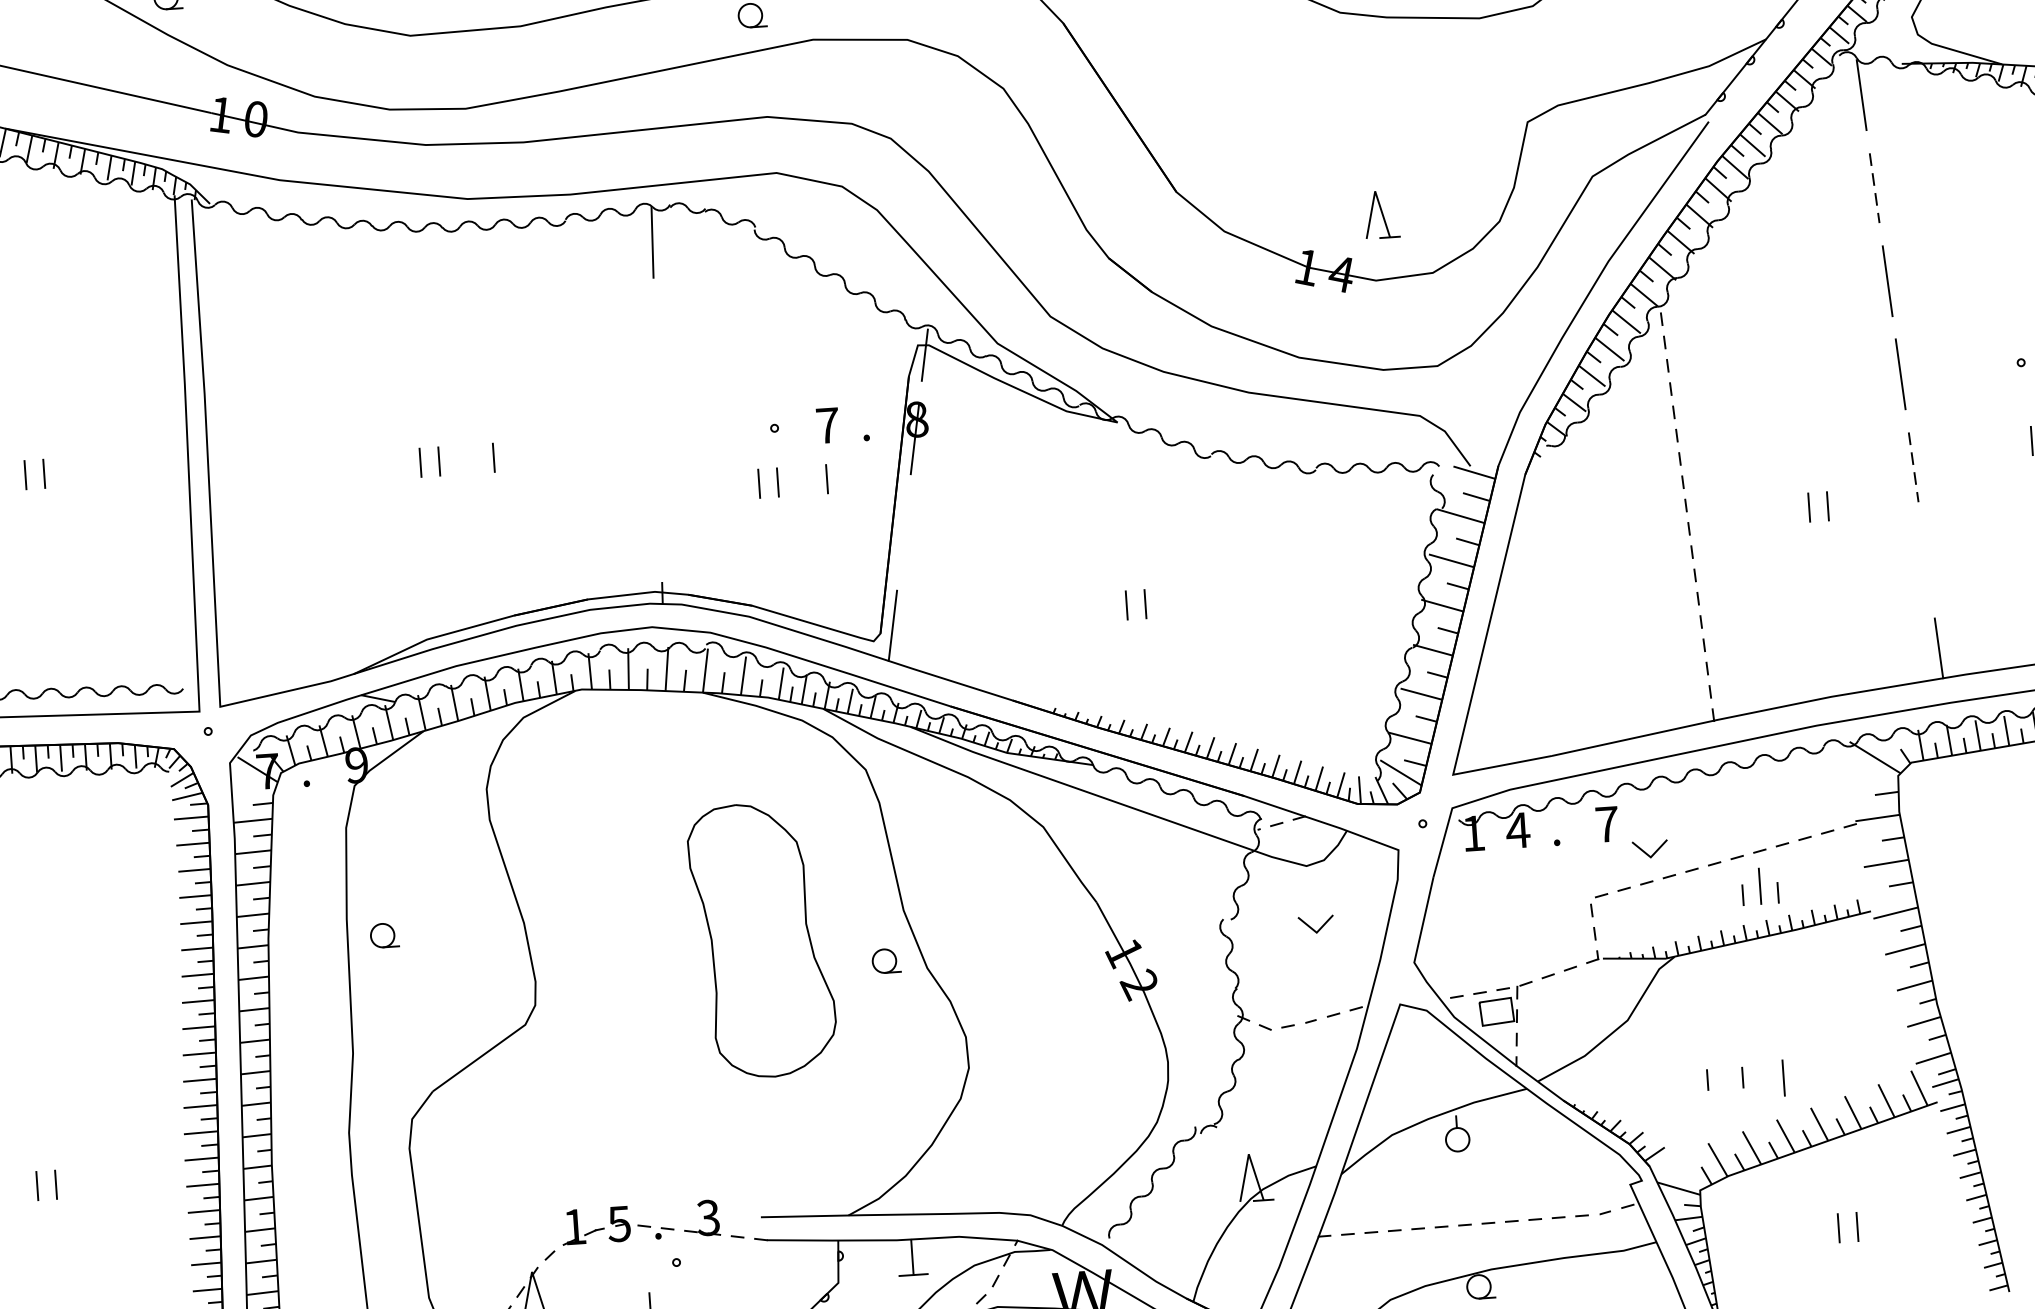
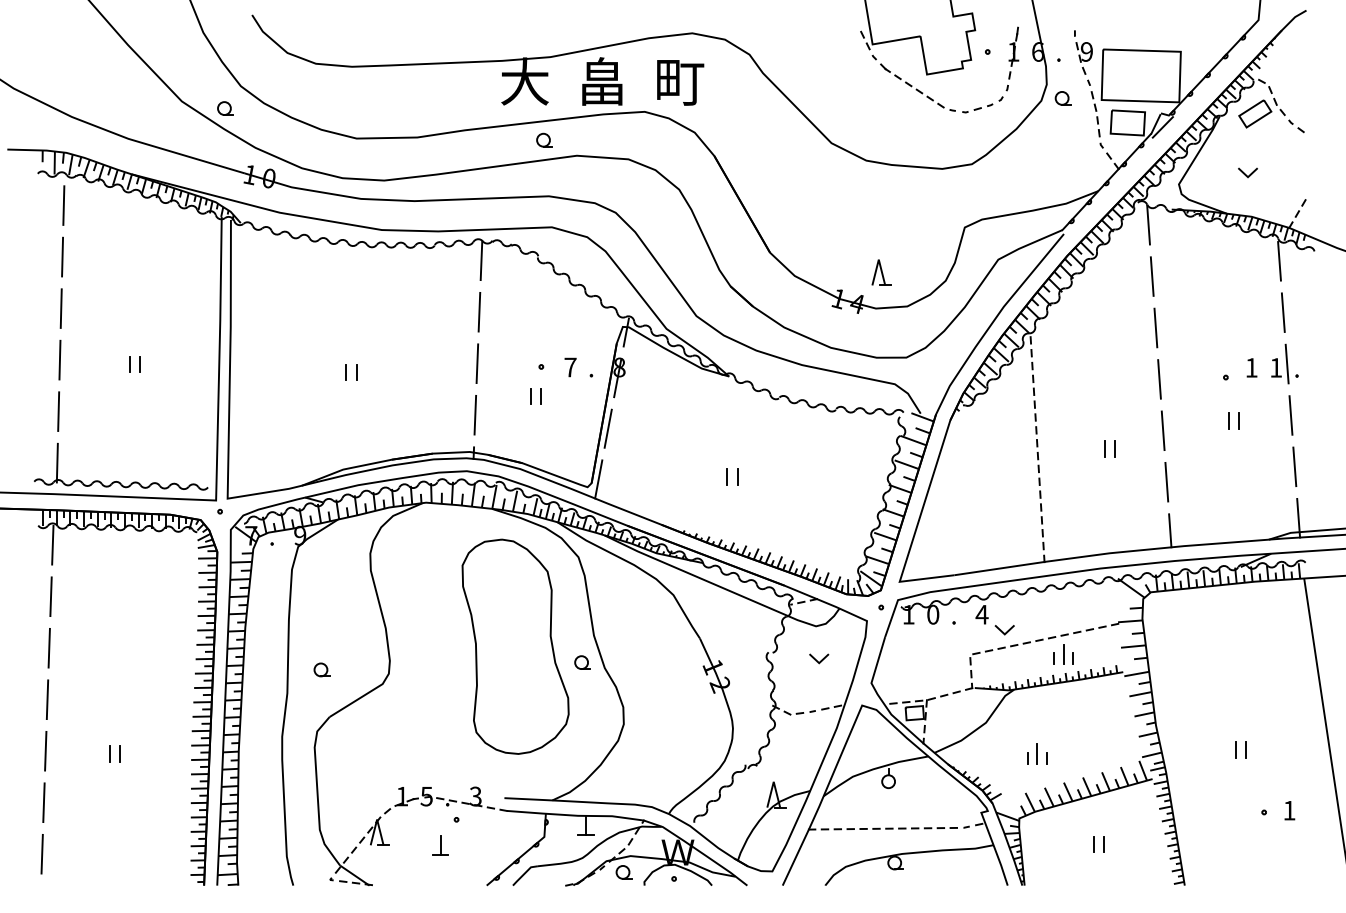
line: (1875, 189) -> (1152, 277), dashed -> solid
line: (655, 335) -> (479, 311), added
line: (658, 429) -> (477, 363), added
line: (493, 457) -> (386, 372), removed
line: (1914, 468) -> (1163, 431), dashed -> solid
line: (825, 478) -> (567, 396), removed
line: (660, 522) -> (475, 414), added
line: (902, 532) -> (607, 428), added
line: (1926, 559) -> (1166, 481), added
text: (1605, 824) -> (981, 614), 7 -> 4
text: (1516, 830) -> (932, 614), 4 -> 0
part: (383, 934) -> (321, 669), moved
part: (762, 940) -> (515, 646), size x1.43
line: (1782, 1077) -> (1036, 753), moved

